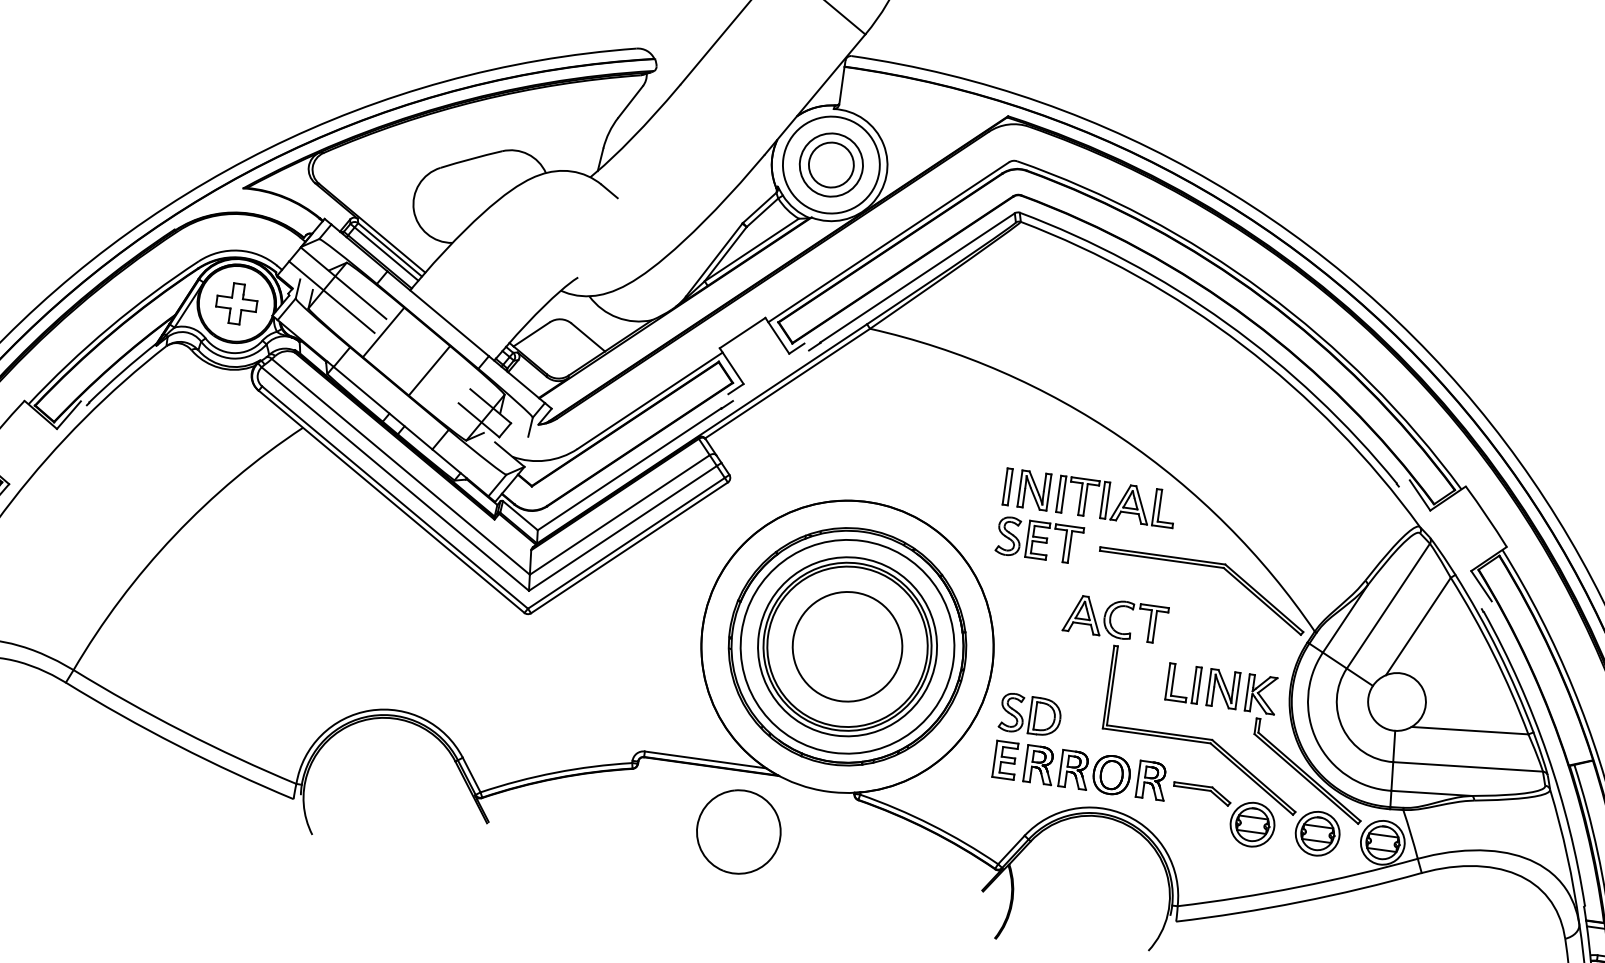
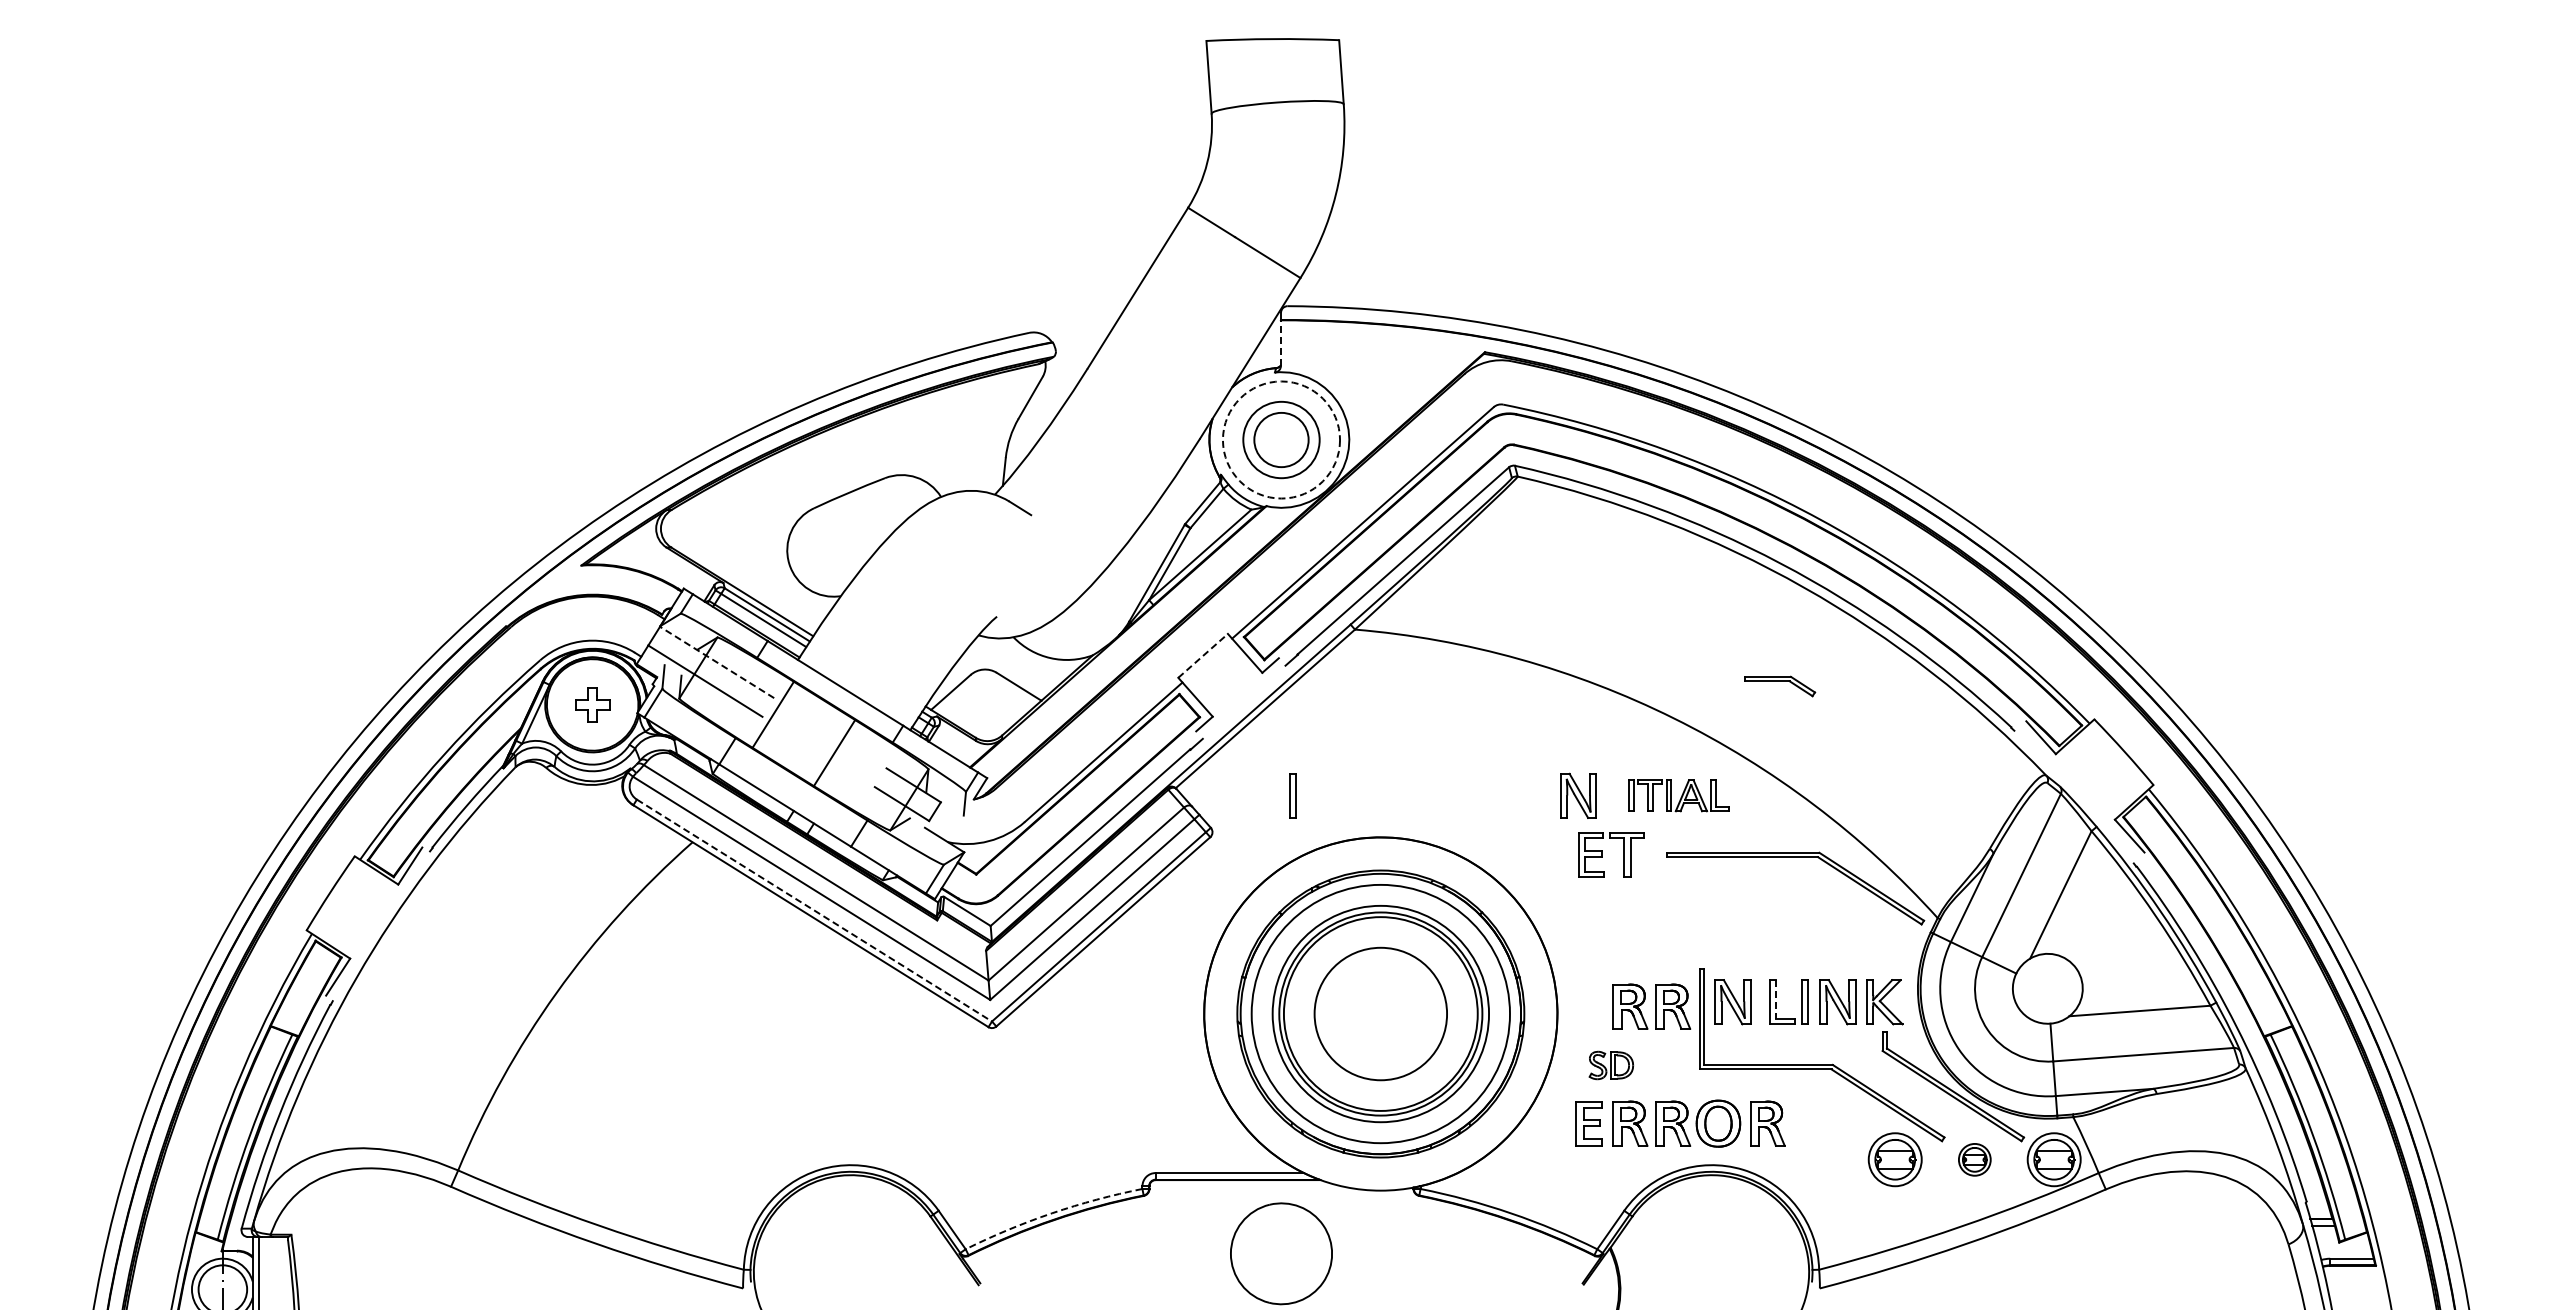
line: (841, 85) -> (1280, 343), solid -> dashed
circle: (831, 164) -> (1281, 439), solid -> dashed
line: (343, 283) -> (716, 662), solid -> dashed
part: (236, 303) -> (592, 704), size x0.7
line: (742, 332) -> (1203, 655), solid -> dashed
part: (1007, 486) -> (1292, 795), moved
line: (395, 497) -> (814, 910), solid -> dashed
part: (1116, 501) -> (1678, 795), size x0.7
part: (1008, 535) -> (1555, 854), removed
part: (1115, 619) -> (1696, 936), removed
part: (1070, 671) -> (1651, 1006), added
part: (1137, 677) -> (1732, 1002), added
line: (1173, 680) -> (1776, 1000), solid -> dashed
part: (1030, 715) -> (1611, 1065), size x0.6
arc: (555, 772) -> (1052, 1213), solid -> dashed
part: (1202, 794) -> (1780, 686), moved
part: (1317, 833) -> (1974, 1159), size x0.6

